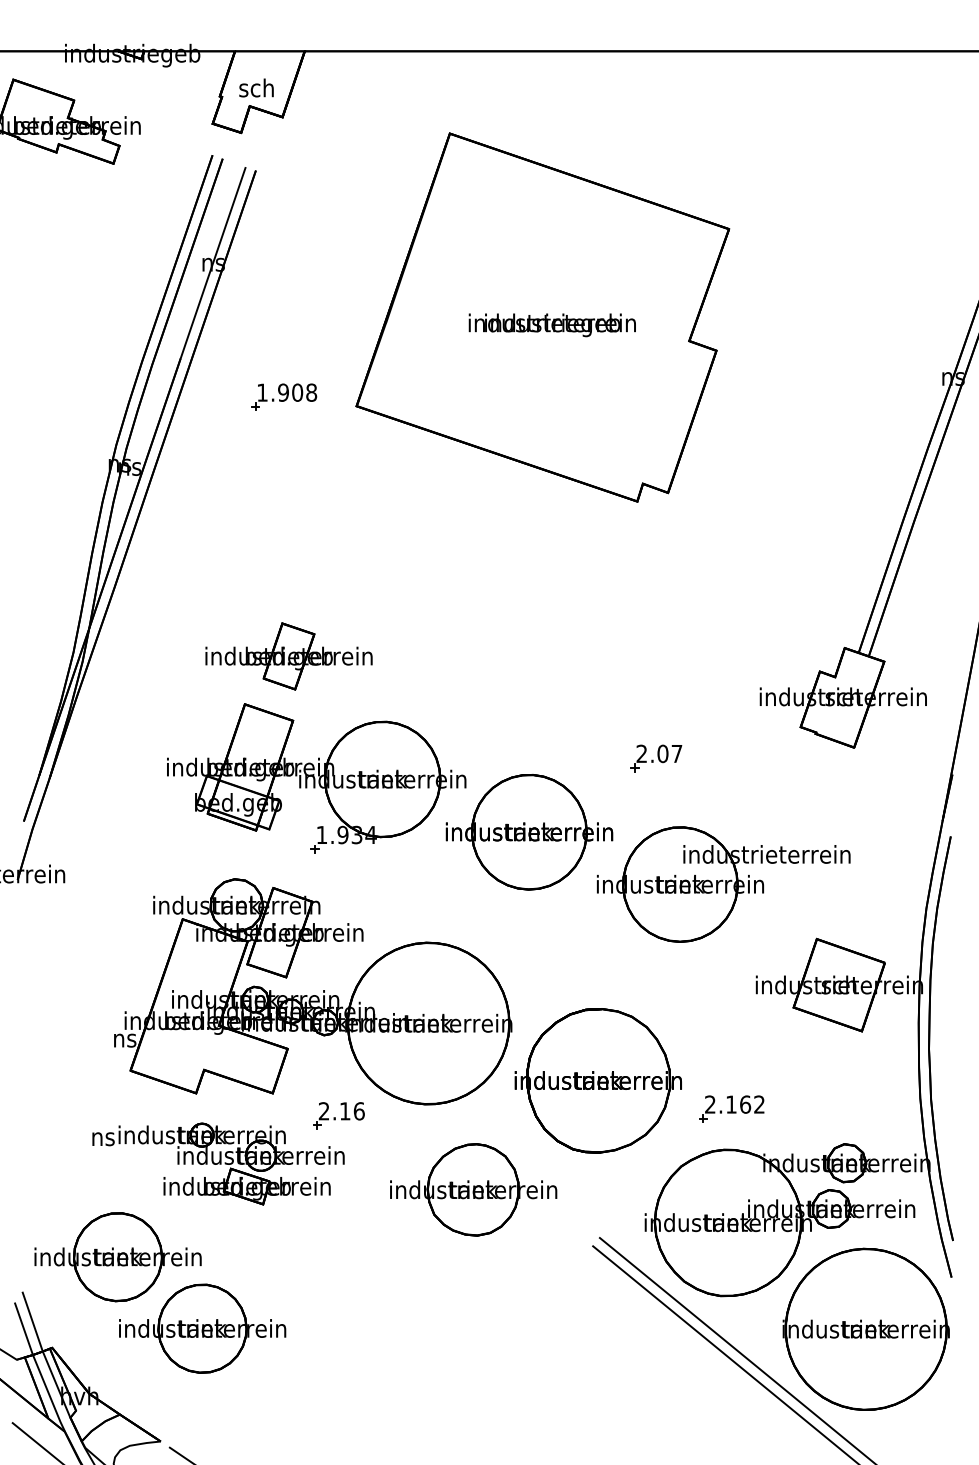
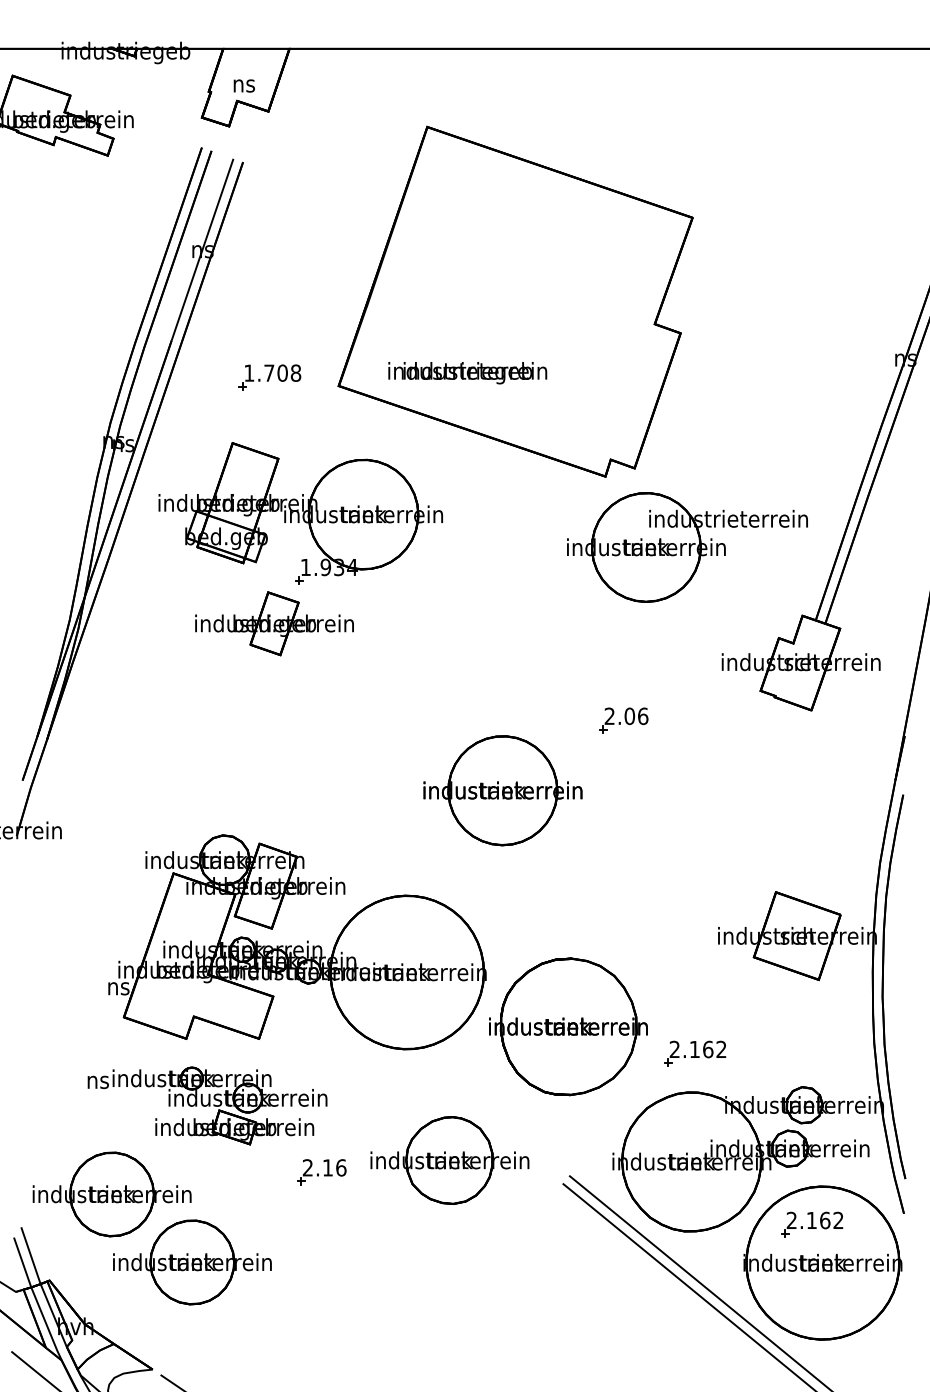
text: (256, 87) -> (243, 83), sch -> ns
text: (552, 325) -> (467, 373), moved
text: (283, 391) -> (269, 372), 1.908 -> 1.708
text: (677, 754) -> (643, 716), 2.07 -> 2.06
part: (316, 778) -> (300, 513), moved
part: (723, 884) -> (687, 547), moved
part: (338, 1116) -> (321, 1172), moved
part: (473, 1189) -> (449, 1160), moved
part: (855, 1288) -> (812, 1224), added

